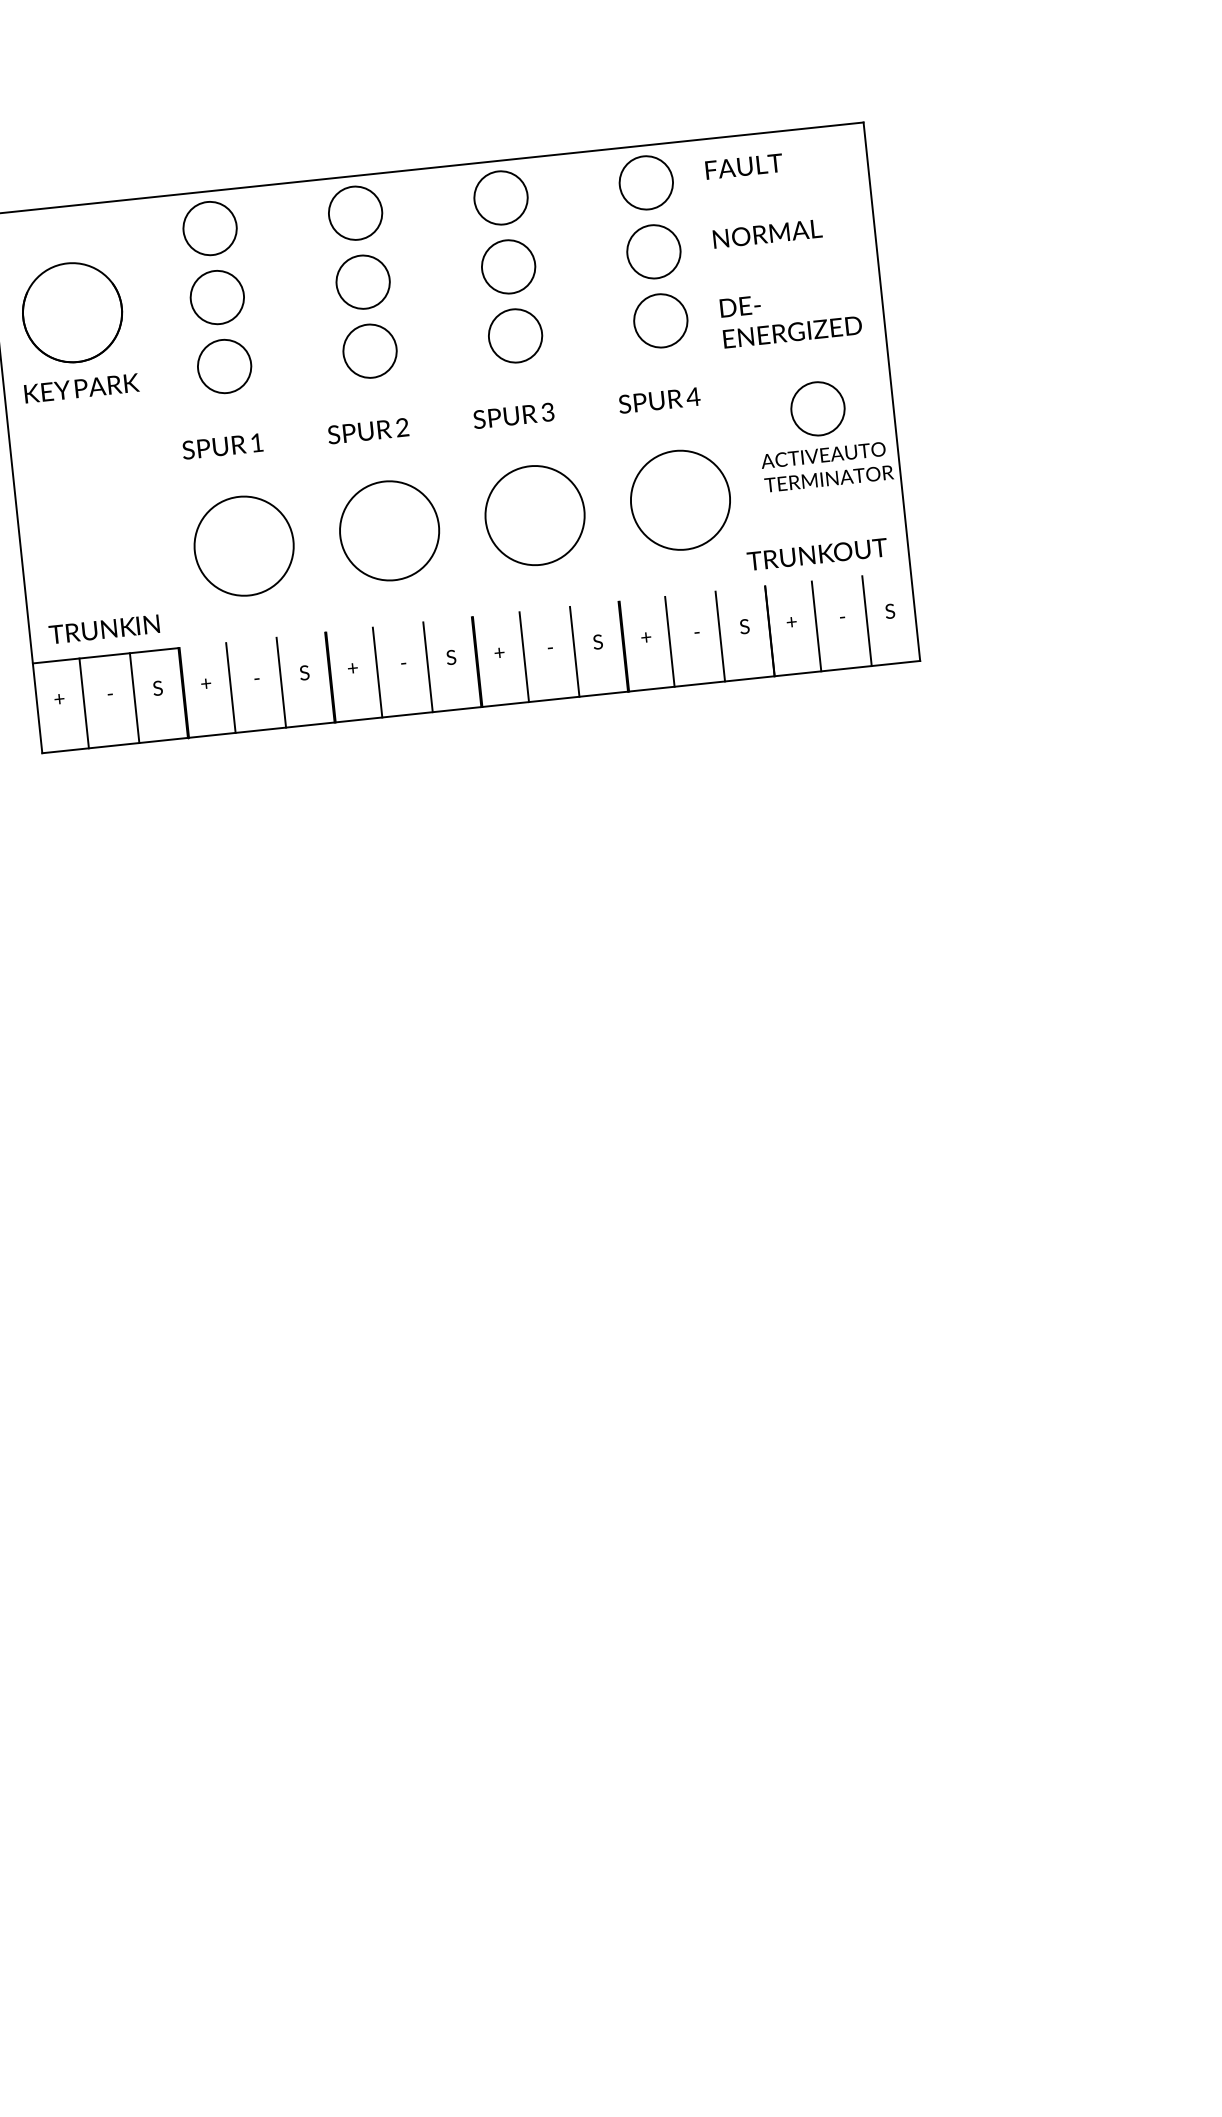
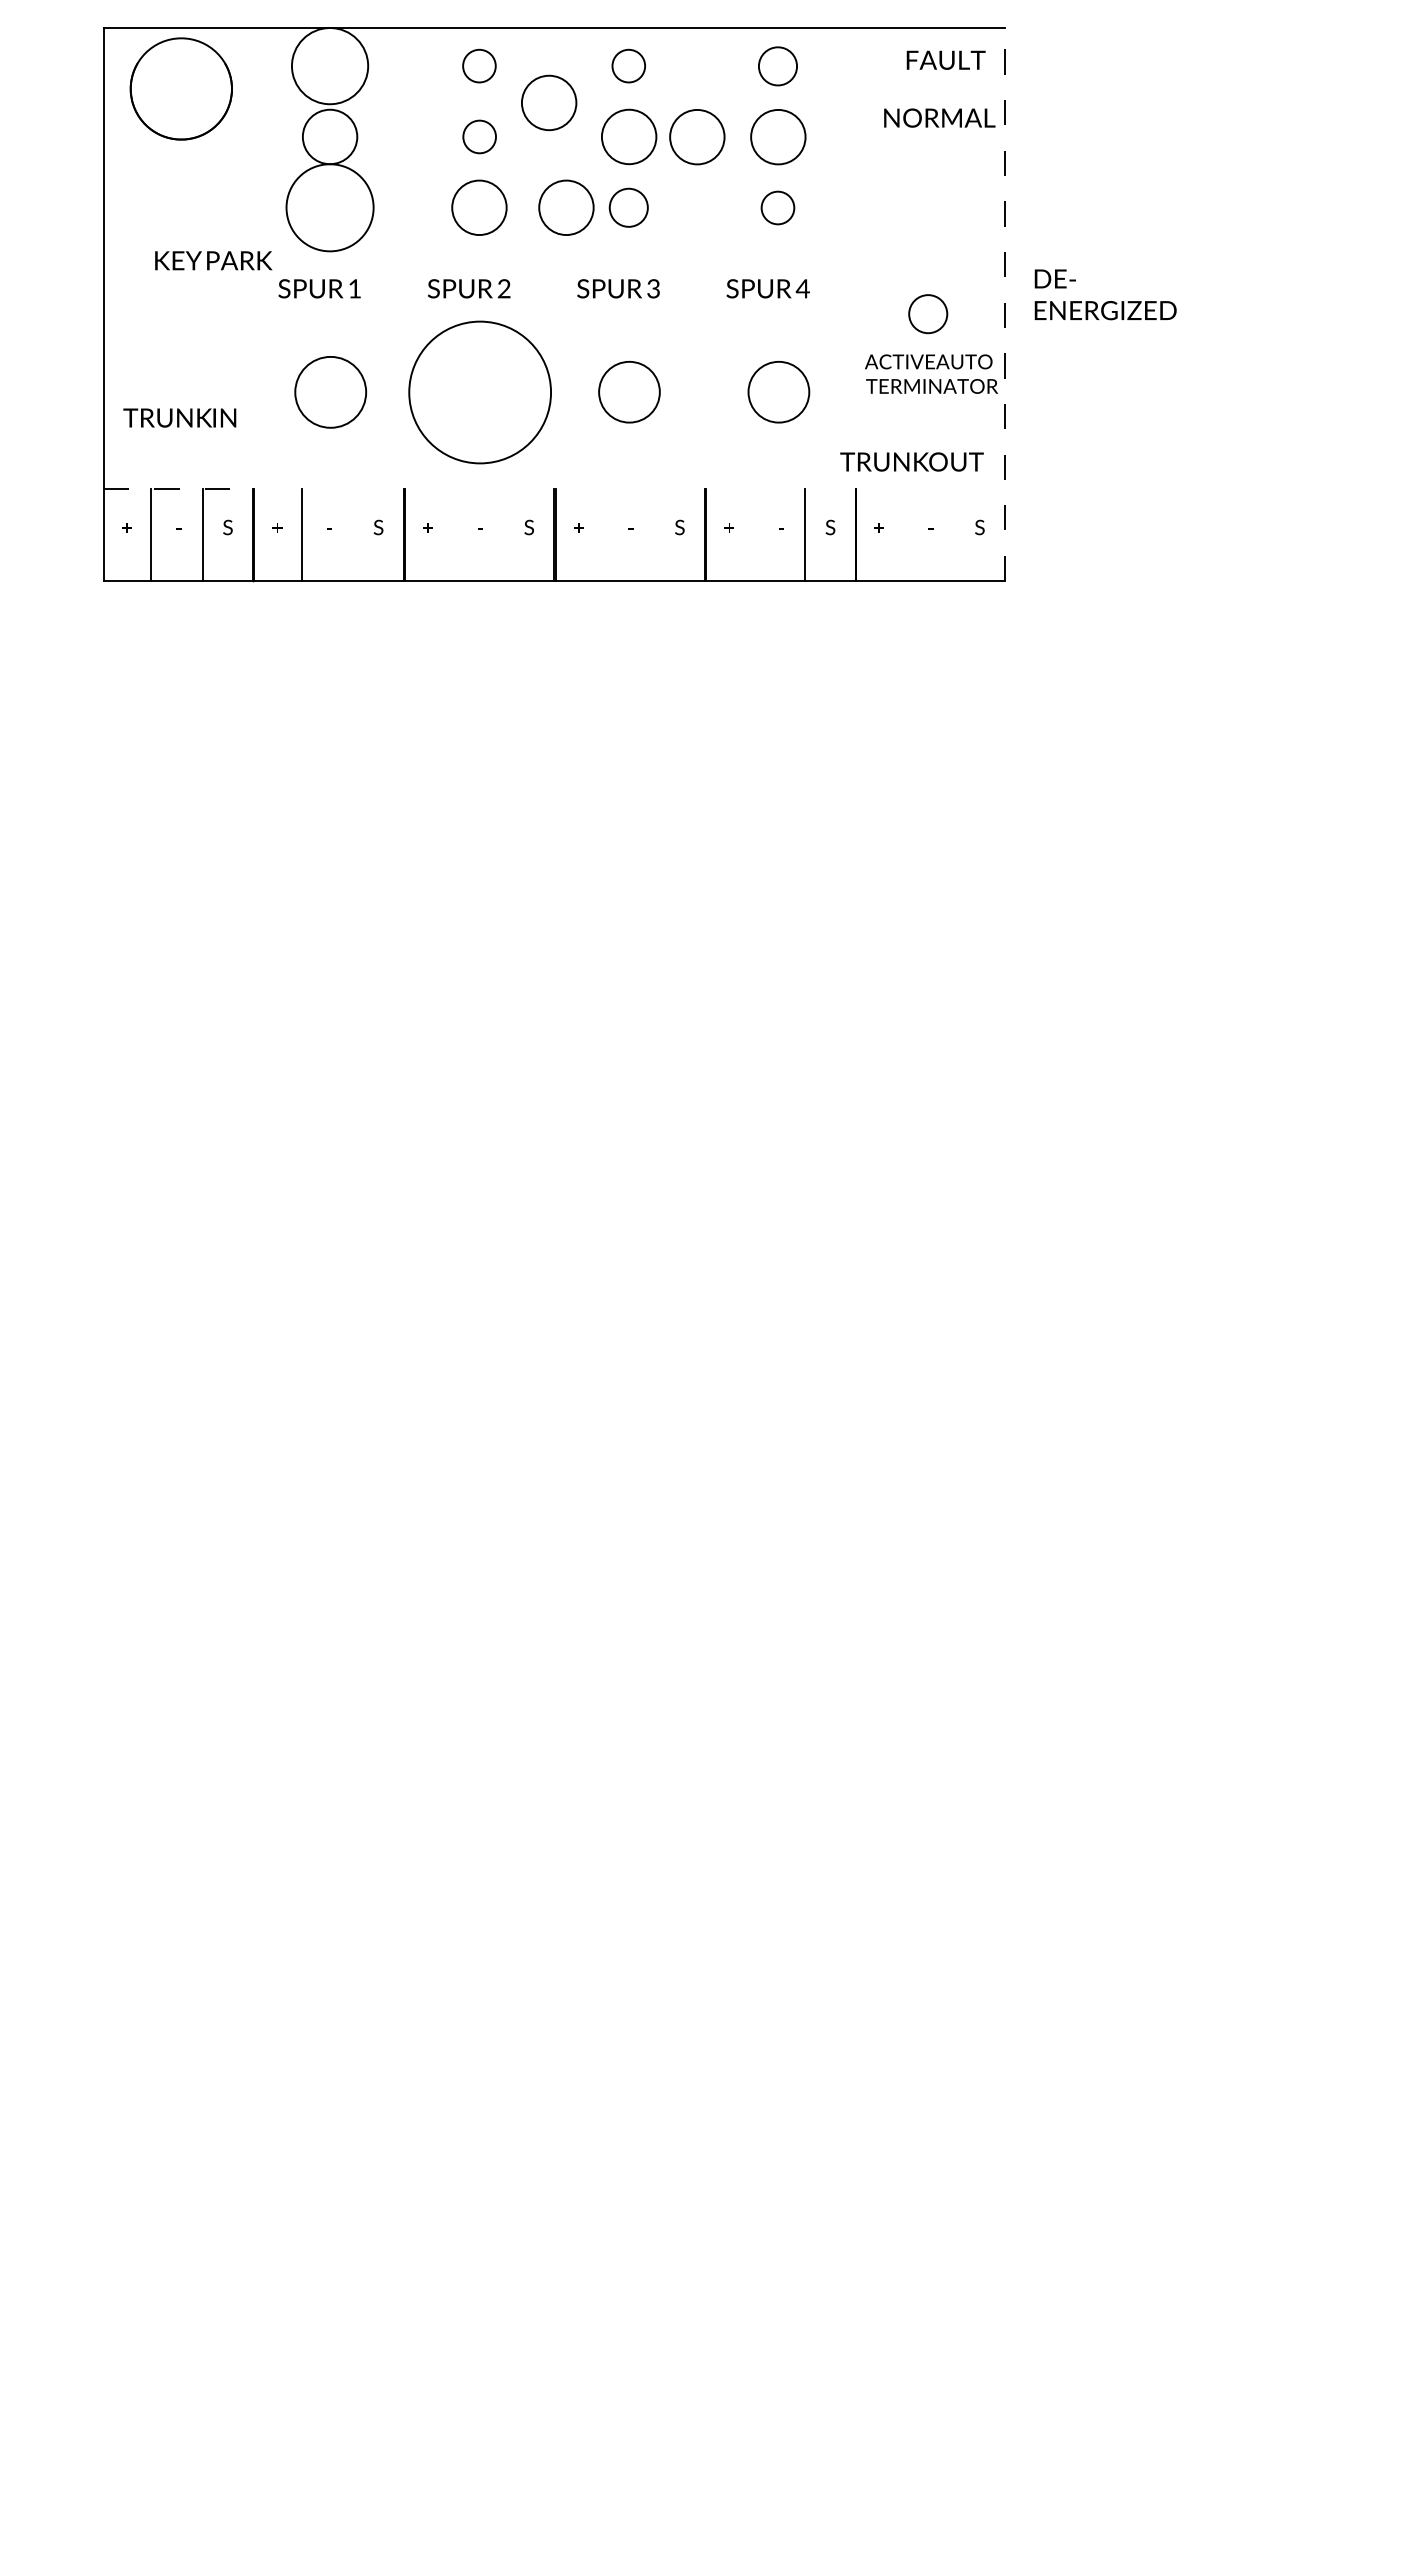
text: (743, 165) -> (945, 59), moved
circle: (645, 183) -> (777, 66), size x0.7
circle: (500, 197) -> (628, 65), size x0.6
circle: (355, 212) -> (479, 65), size x0.6
circle: (209, 227) -> (329, 65), size x1.4
text: (767, 233) -> (939, 117), moved
circle: (427, 241) -> (549, 102), added
circle: (575, 260) -> (697, 137), added
circle: (362, 281) -> (479, 136), size x0.6
circle: (71, 312) -> (180, 88), moved
text: (790, 316) -> (1105, 294), moved
circle: (660, 320) -> (777, 207), size x0.6
circle: (515, 335) -> (628, 207), size x0.7
circle: (454, 342) -> (566, 207), added
circle: (224, 366) -> (329, 207), size x1.6
text: (81, 388) -> (213, 260), moved
line: (892, 391) -> (1005, 304), solid -> dashed
circle: (818, 408) -> (928, 313), size x0.7
circle: (680, 499) -> (778, 391), size x0.6
circle: (535, 514) -> (629, 391), size x0.6
circle: (388, 530) -> (479, 391), size x1.4
circle: (243, 546) -> (330, 392), size x0.7
line: (867, 620) -> (955, 534), removed
line: (816, 625) -> (903, 534), removed
text: (103, 628) -> (179, 417), moved
line: (669, 641) -> (752, 534), removed
line: (574, 651) -> (655, 534), removed
line: (105, 655) -> (178, 488), solid -> dashed
line: (524, 656) -> (603, 534), removed
line: (427, 666) -> (504, 534), removed
line: (377, 672) -> (452, 534), removed
line: (280, 682) -> (353, 534), removed

